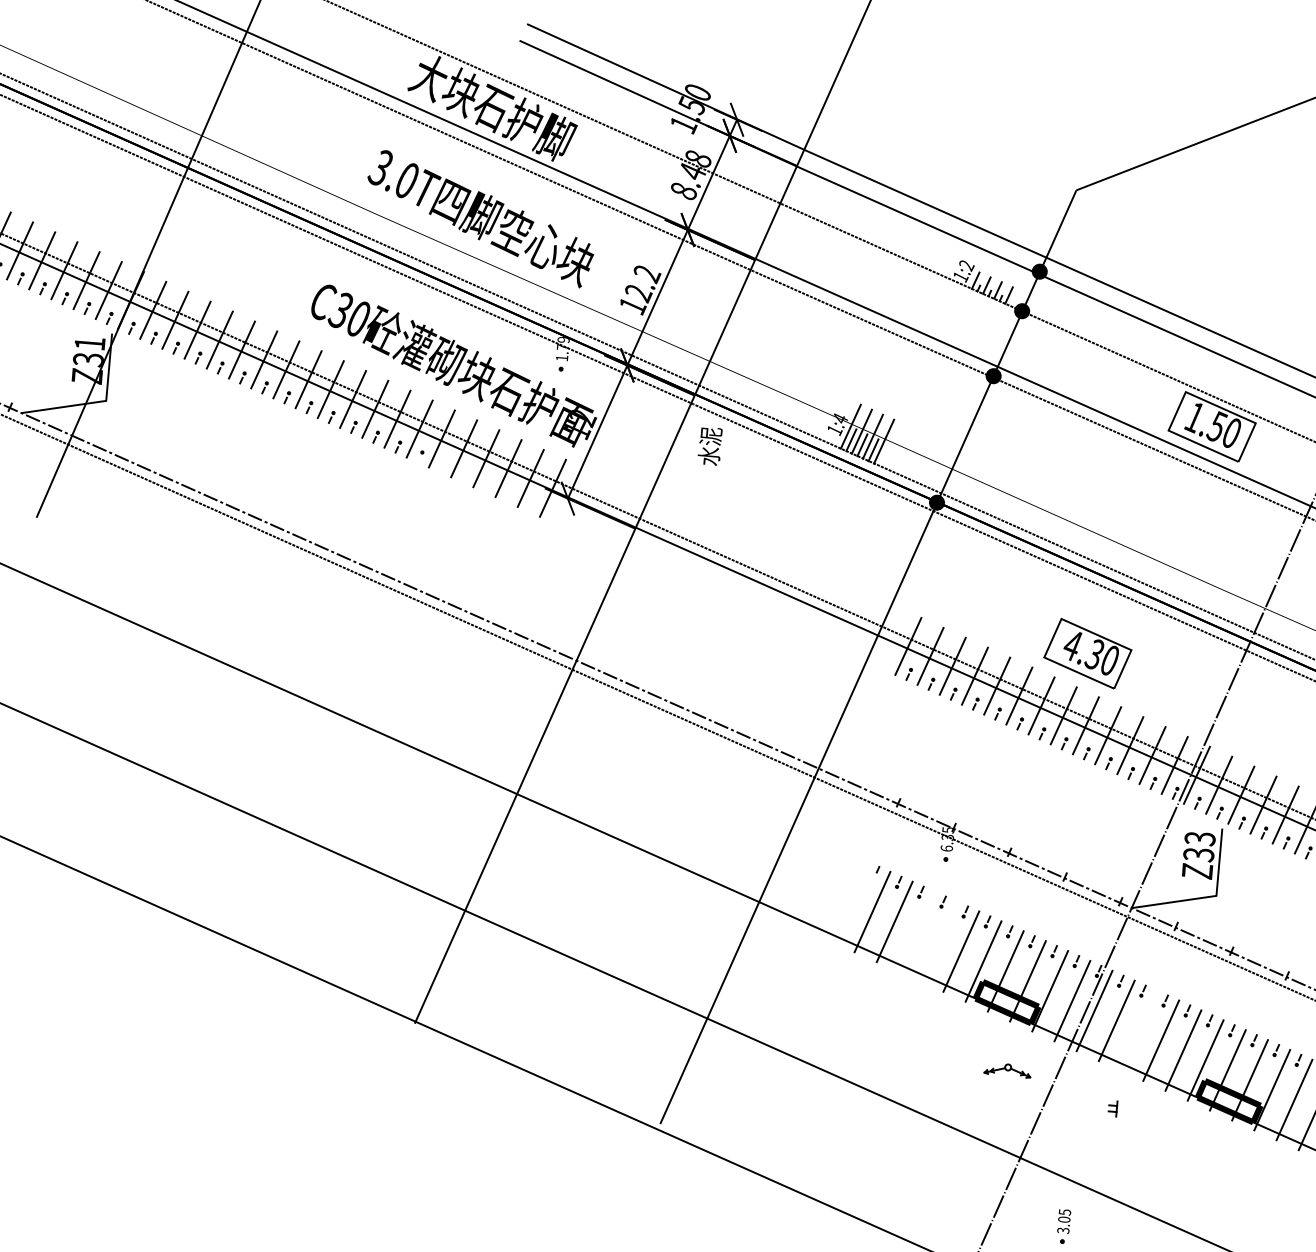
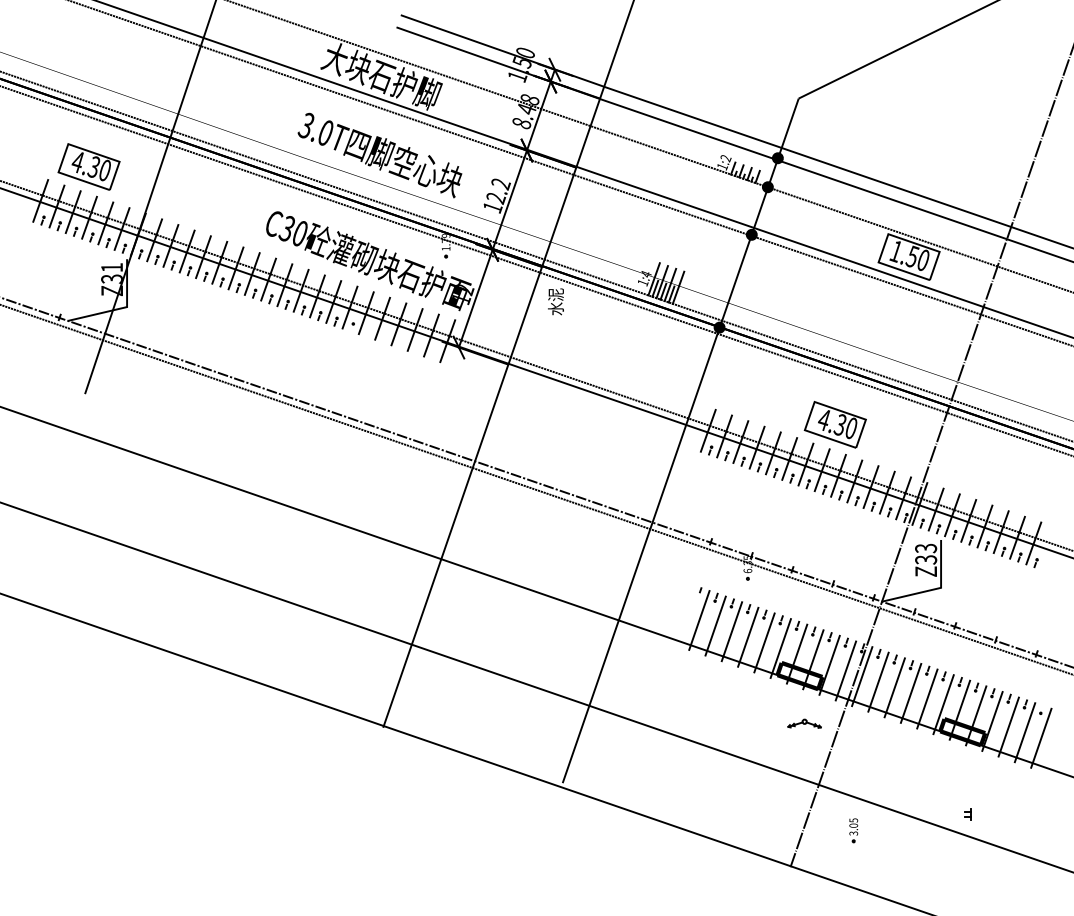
part: (69, 198) -> (88, 166), added
line: (916, 931) -> (731, 631), added
line: (939, 940) -> (748, 636), added
line: (1138, 1030) -> (894, 687), added
part: (1111, 1108) -> (967, 814), moved

